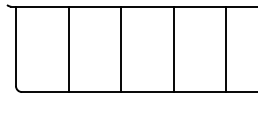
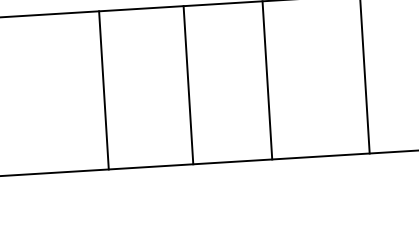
line: (68, 49) -> (103, 90), moved
line: (121, 49) -> (188, 85), moved

